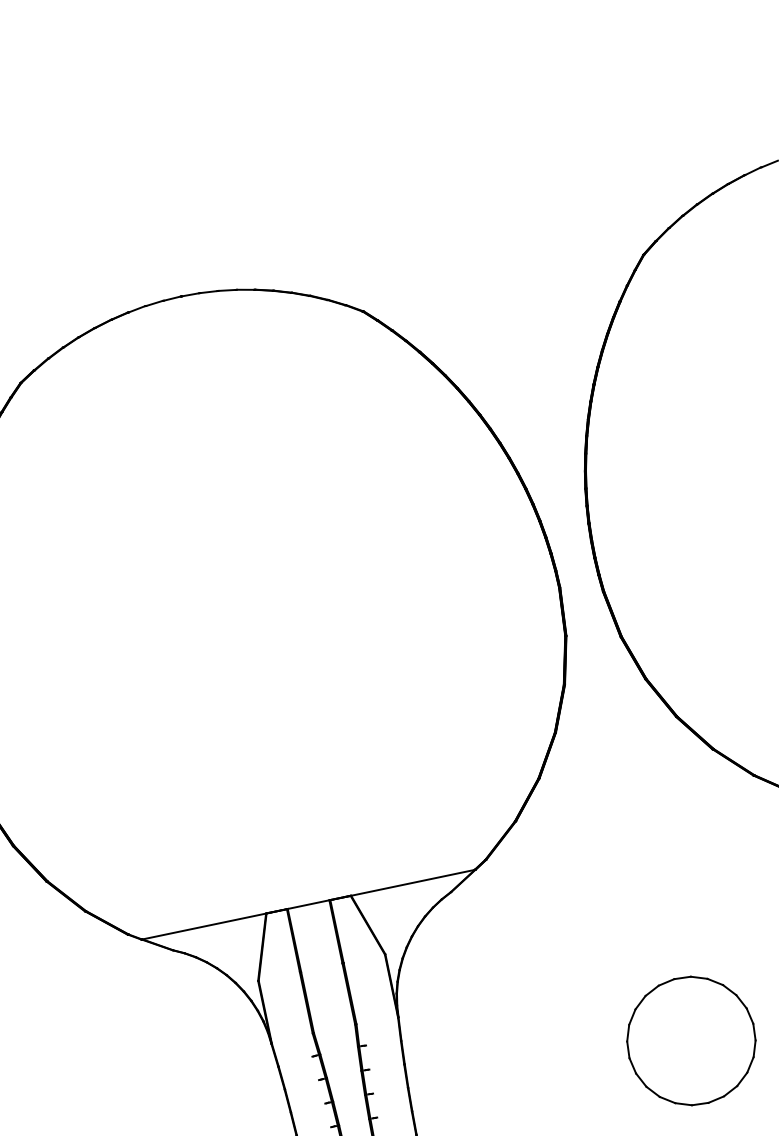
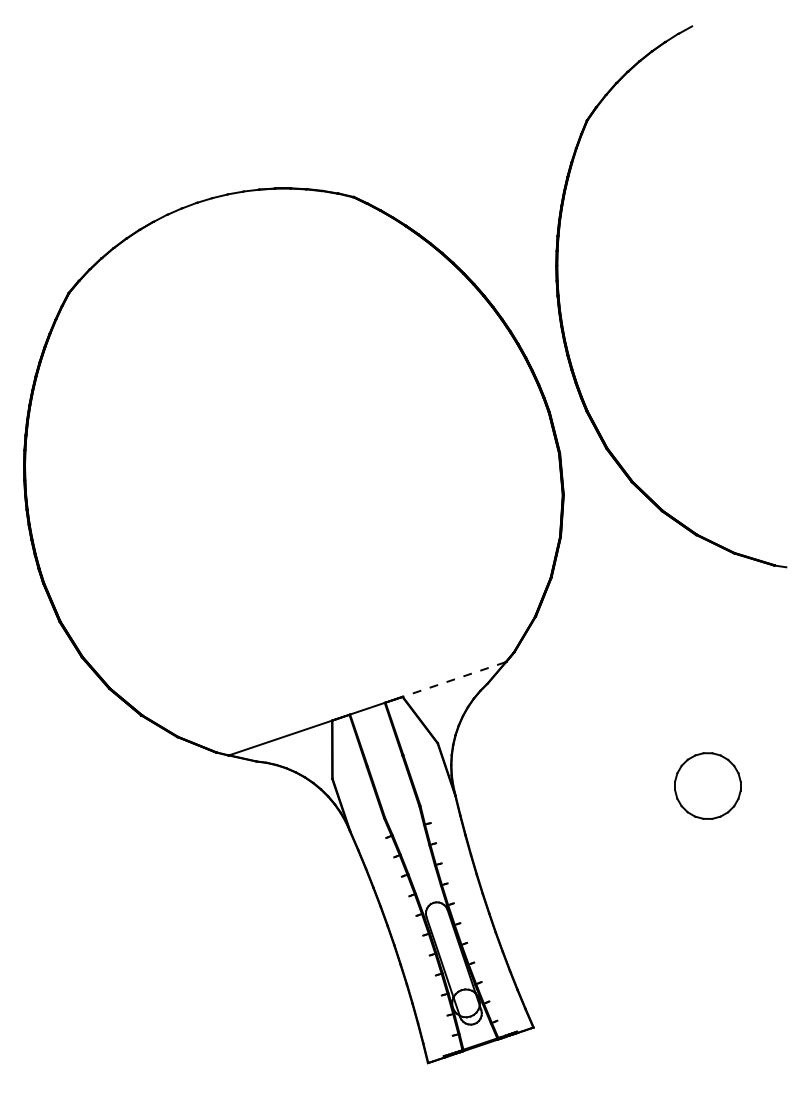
line: (412, 882) -> (453, 679), solid -> dashed
part: (691, 1040) -> (707, 785), size x0.6

